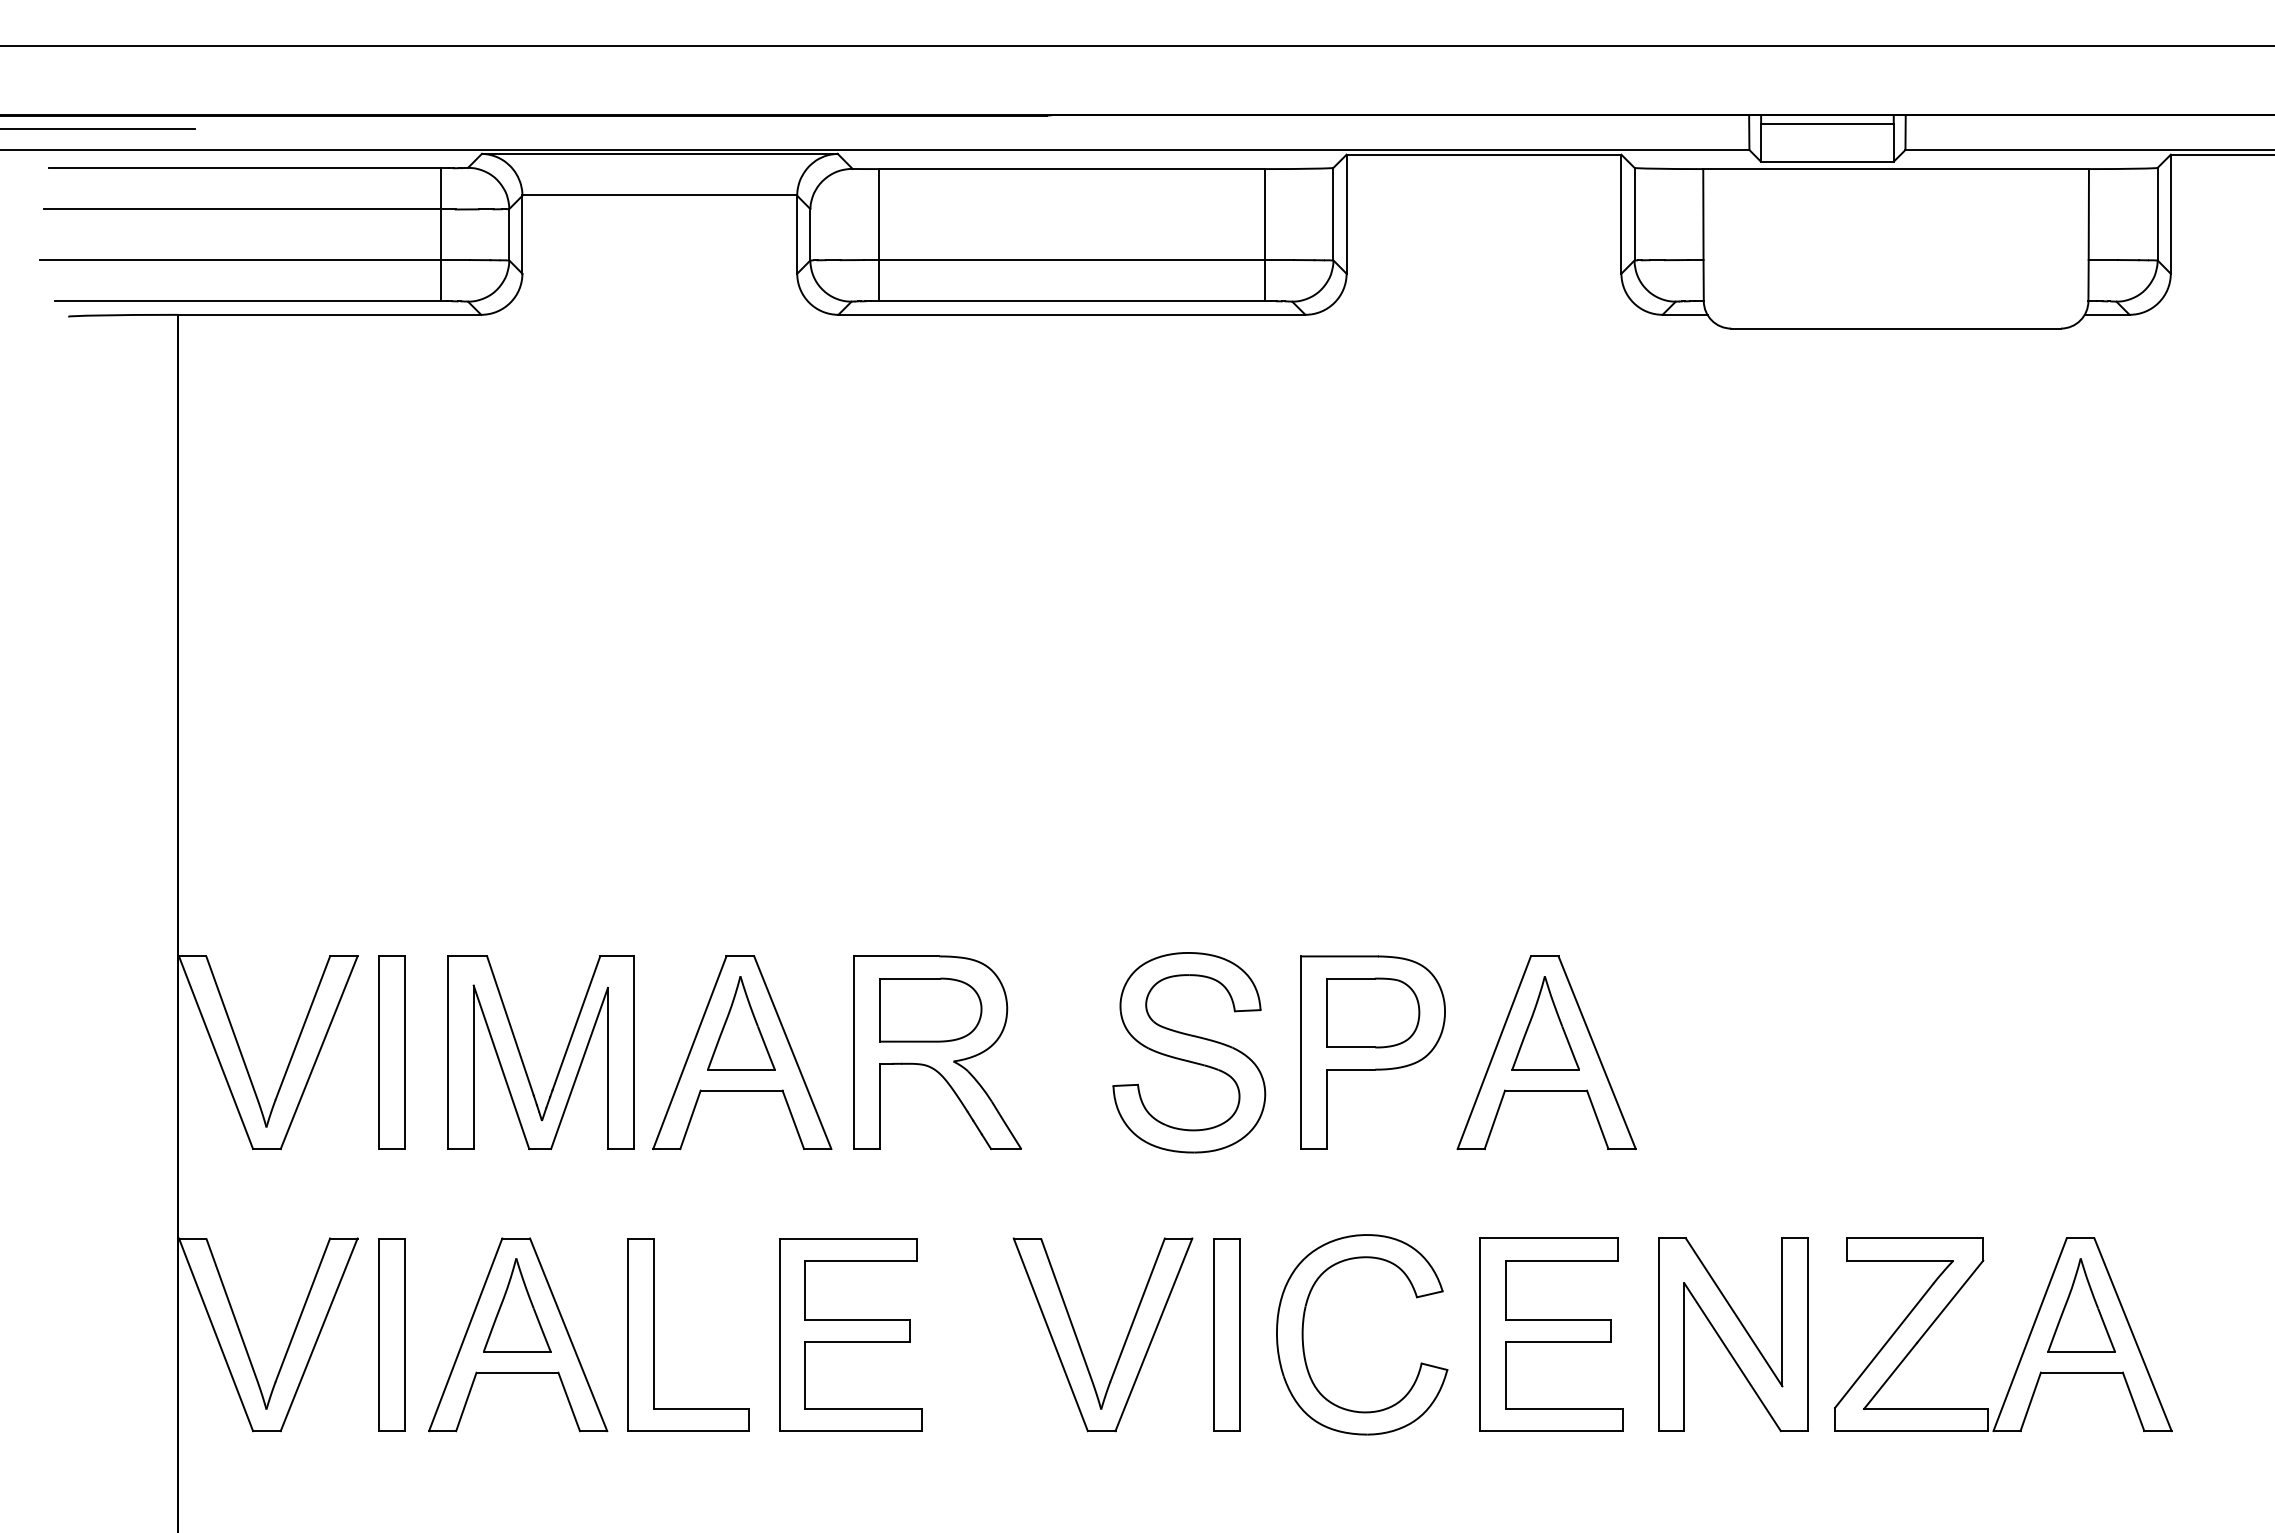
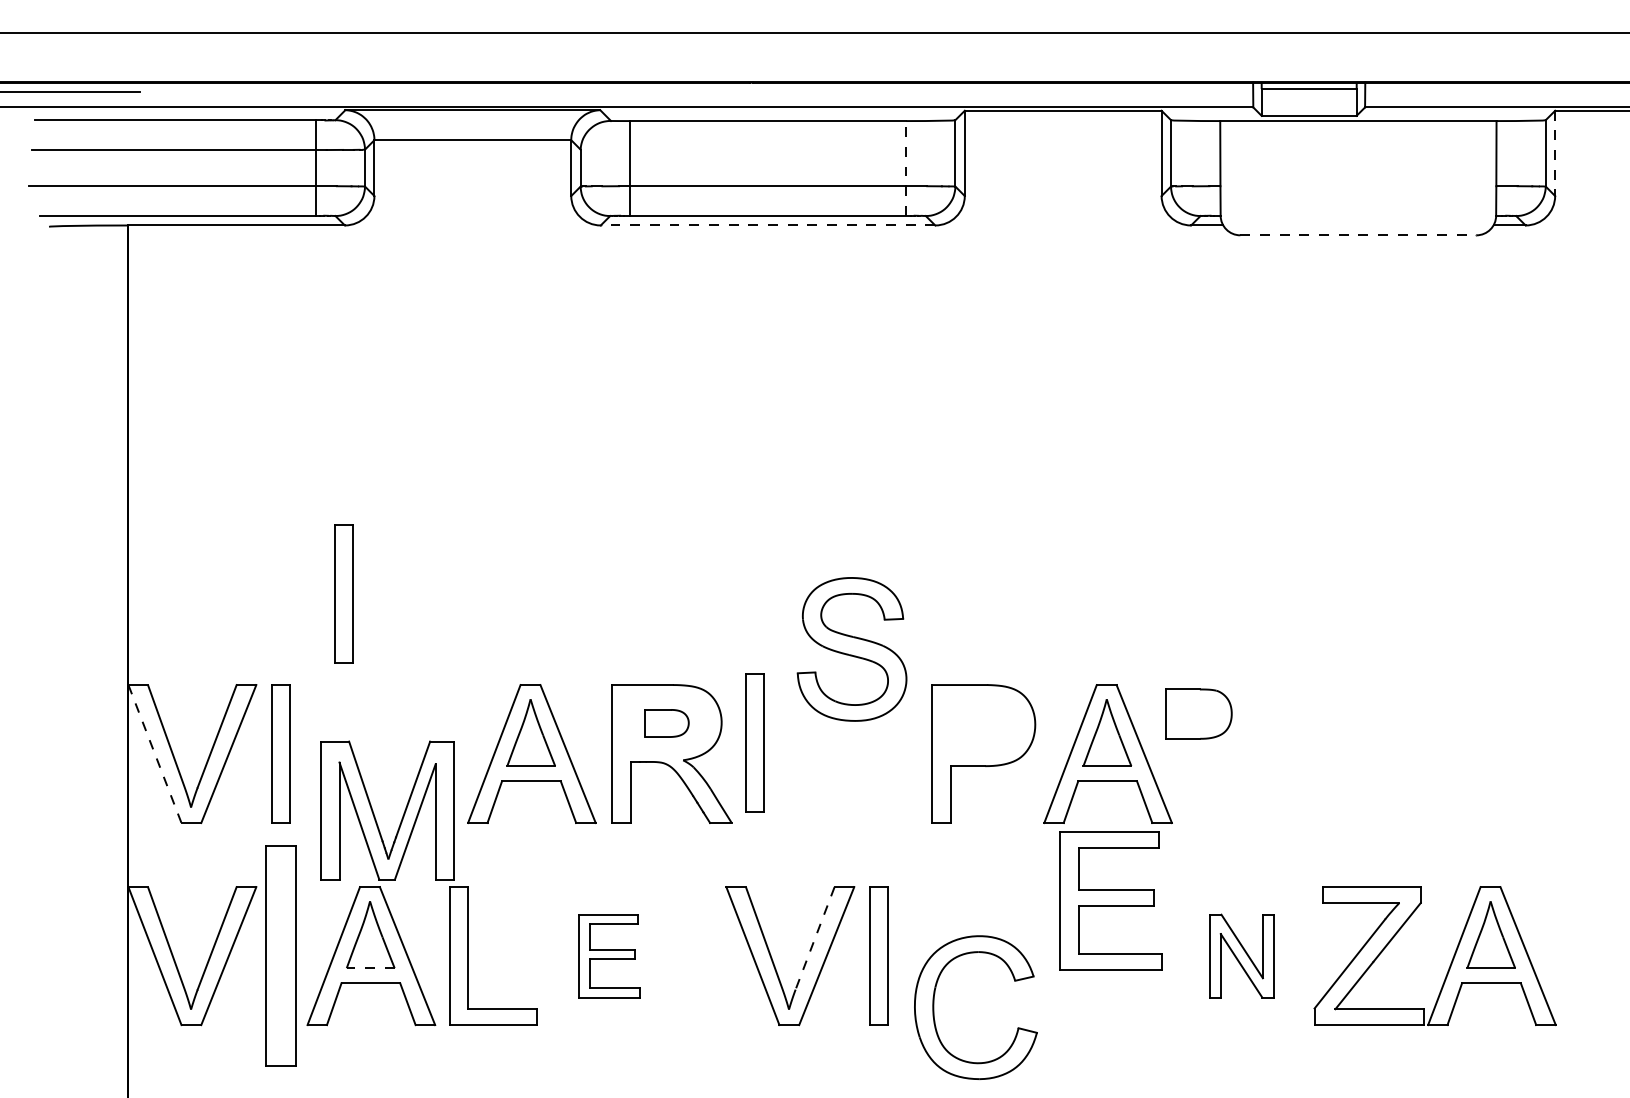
line: (2170, 214) -> (1554, 153), solid -> dashed
line: (1264, 234) -> (905, 167), solid -> dashed
line: (1071, 314) -> (767, 225), solid -> dashed
line: (1896, 328) -> (1358, 235), solid -> dashed
part: (479, 828) -> (343, 593), added
part: (930, 1009) -> (666, 723), size x0.6
part: (1373, 1012) -> (1198, 713), moved
part: (1053, 1037) -> (754, 743), added
part: (1189, 1052) -> (852, 649), moved
line: (216, 1053) -> (155, 754), solid -> dashed
part: (522, 1058) -> (374, 814), moved
line: (1137, 1310) -> (815, 938), solid -> dashed
part: (391, 1334) -> (280, 955), size x1.6
part: (850, 1334) -> (609, 955), size x0.6
part: (1303, 1334) -> (933, 1007), moved
part: (1551, 1334) -> (1111, 900), moved
part: (1733, 1334) -> (1241, 955), size x0.6
line: (516, 1351) -> (370, 968), solid -> dashed

